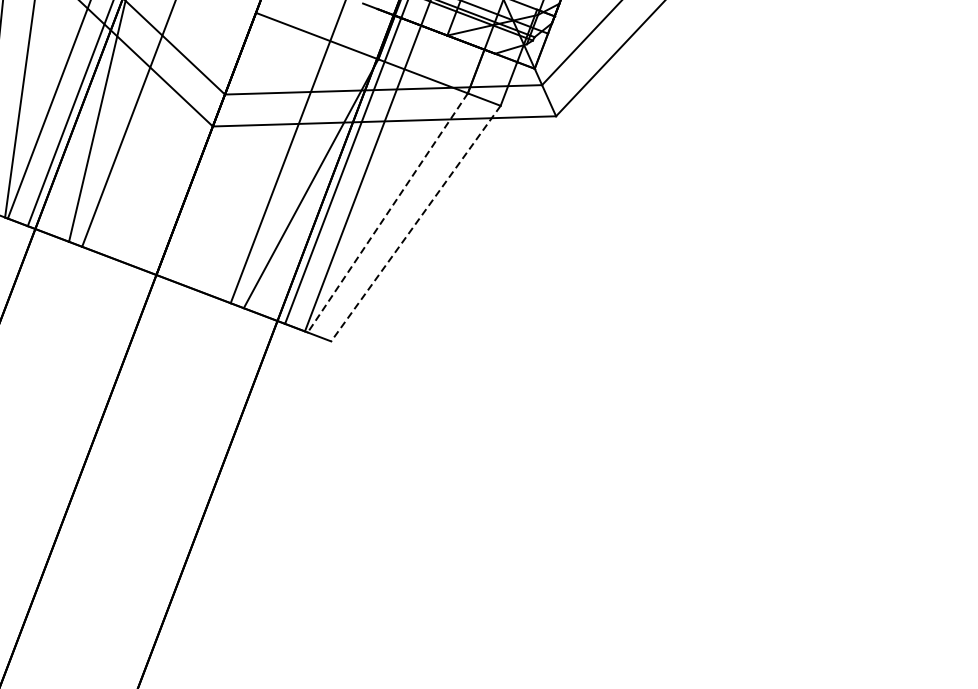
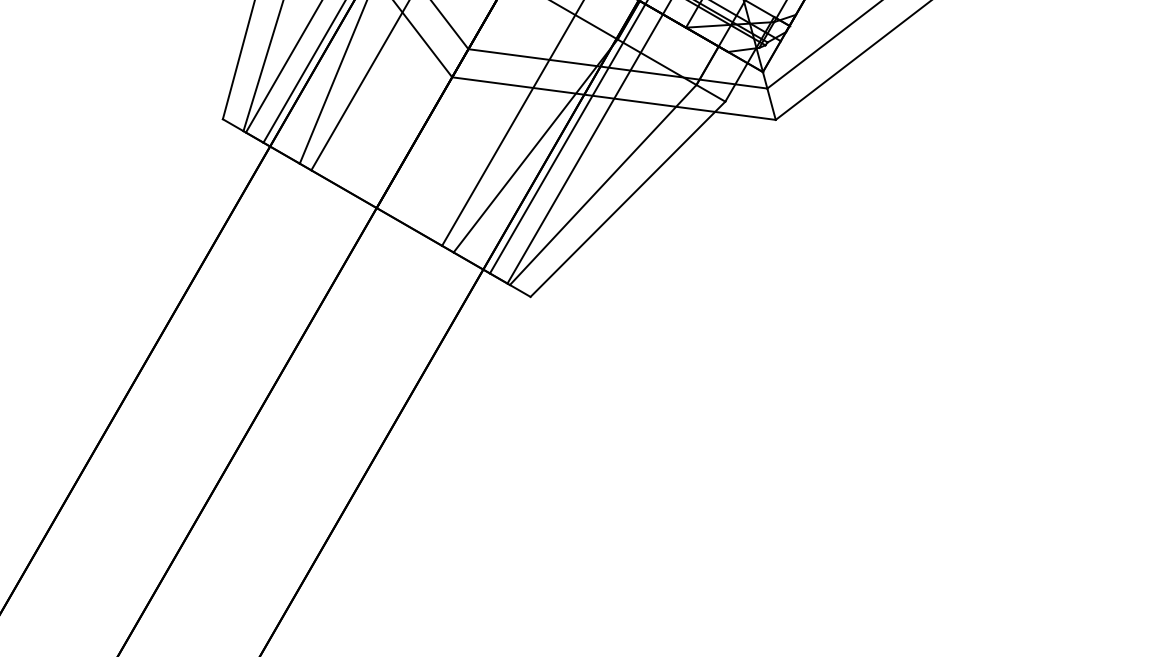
line: (388, 213) -> (603, 185), dashed -> solid
line: (415, 223) -> (627, 199), dashed -> solid

